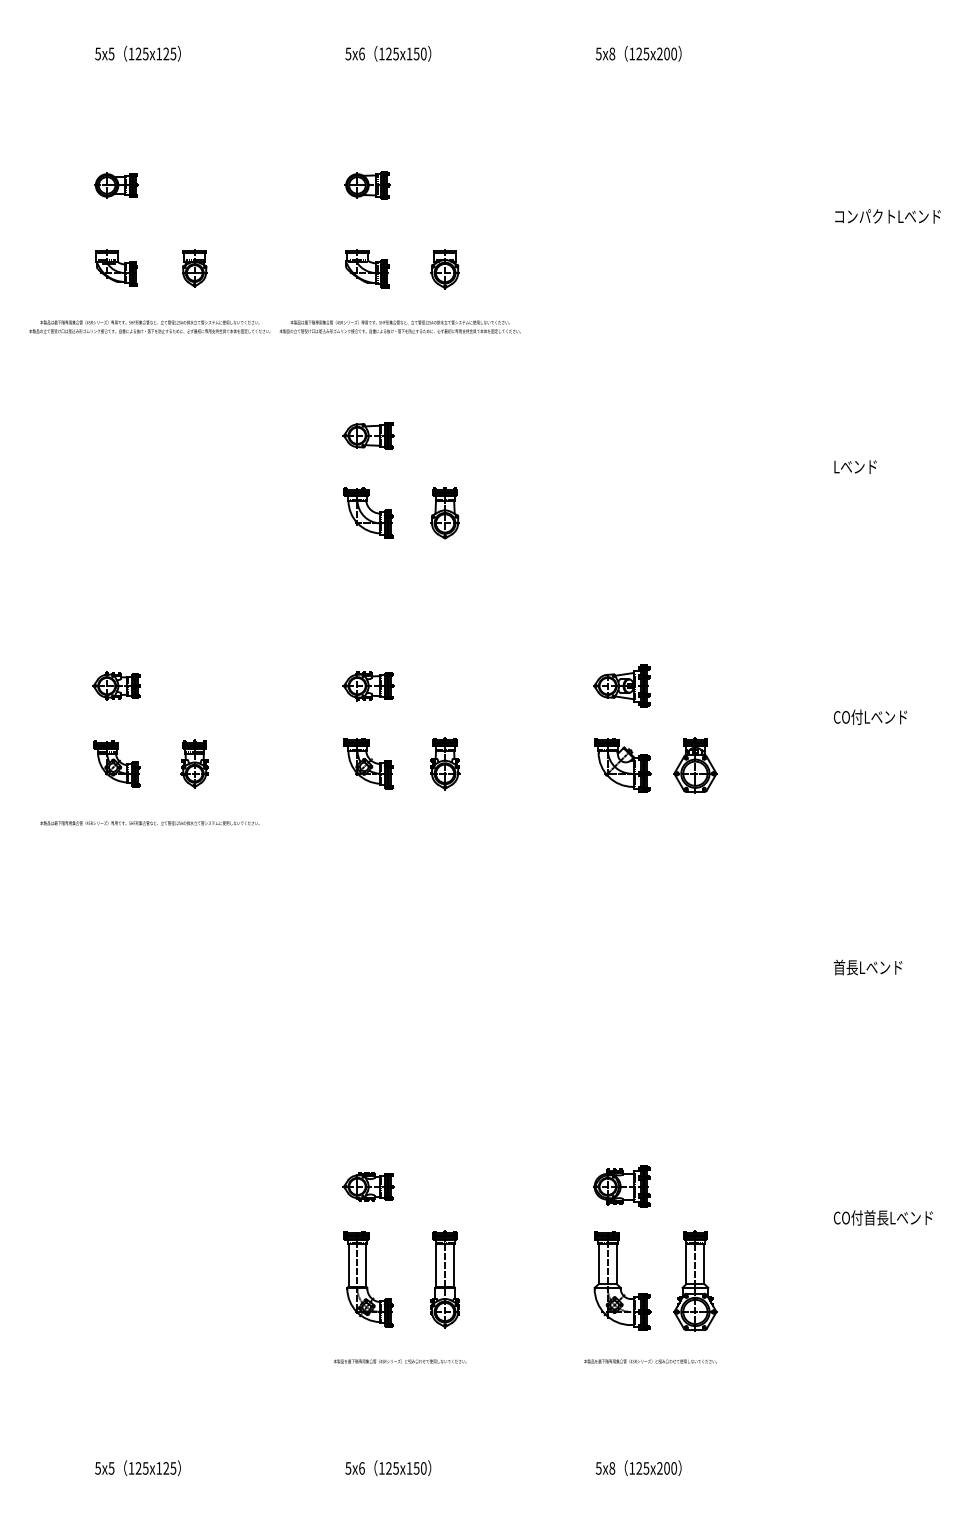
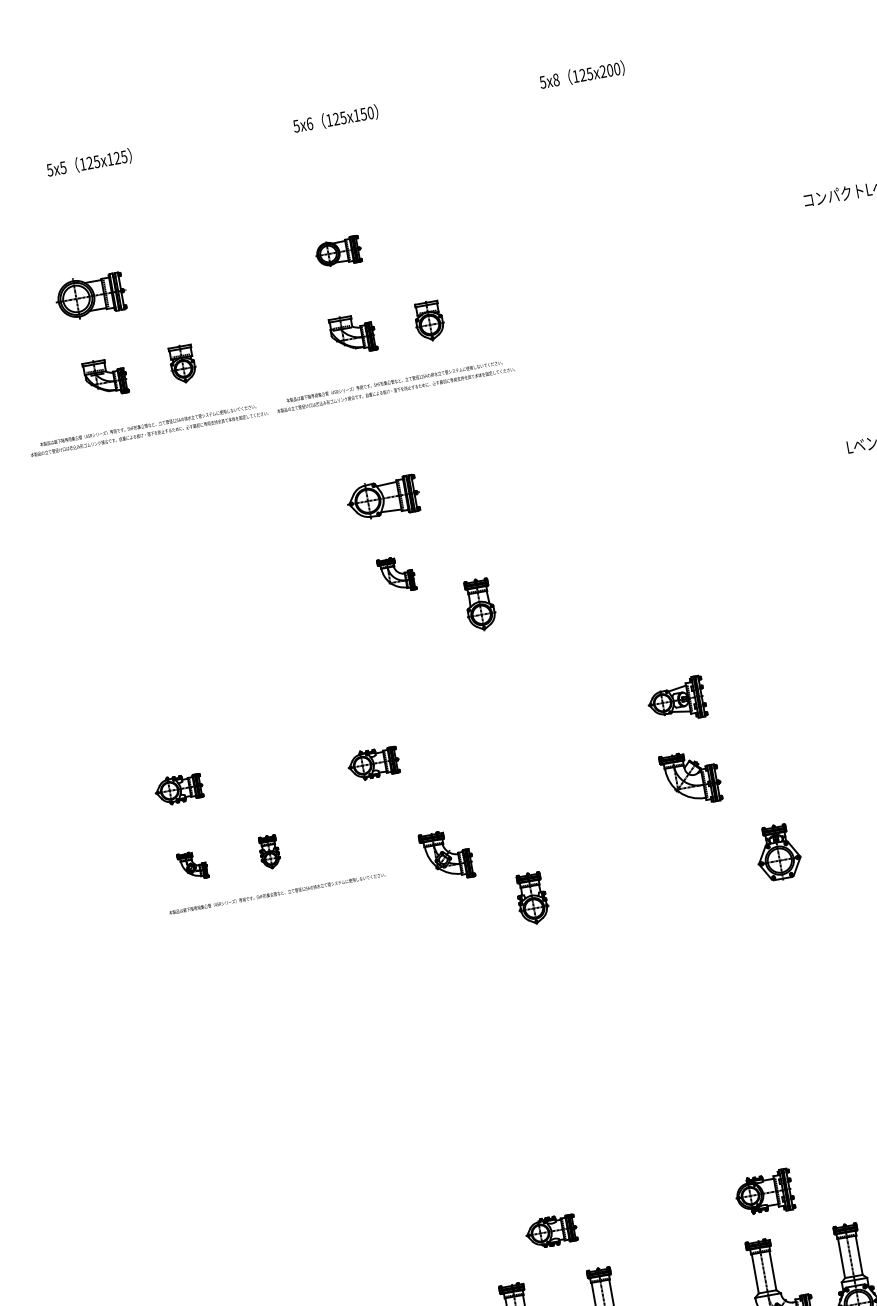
part: (116, 185) -> (91, 296), size x1.6
part: (368, 435) -> (383, 498), size x1.4
part: (368, 512) -> (396, 574), size x0.7
part: (444, 513) -> (479, 605), moved
part: (368, 686) -> (373, 764), moved
part: (116, 763) -> (192, 865), size x0.6
part: (194, 763) -> (269, 851), size x0.7
part: (368, 763) -> (446, 855), moved
part: (445, 763) -> (532, 898), moved
part: (695, 765) -> (778, 852), moved
text: (149, 823) -> (276, 894), moved
part: (368, 1186) -> (551, 1231), moved

